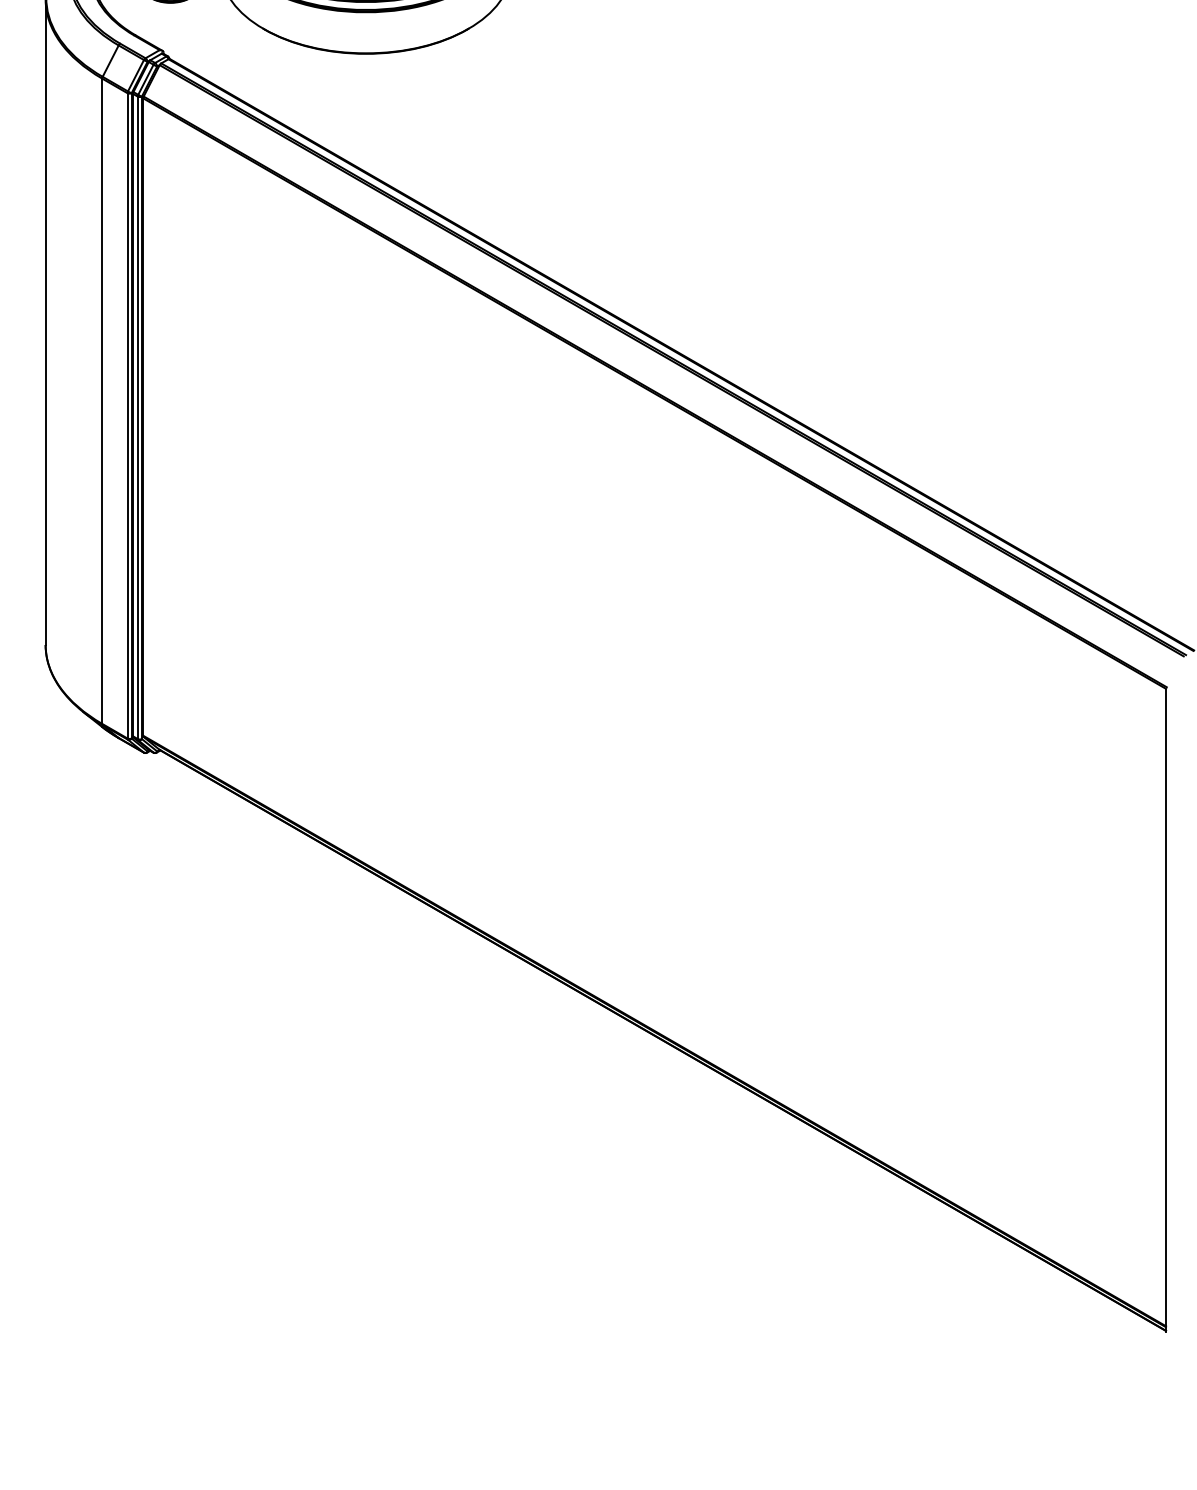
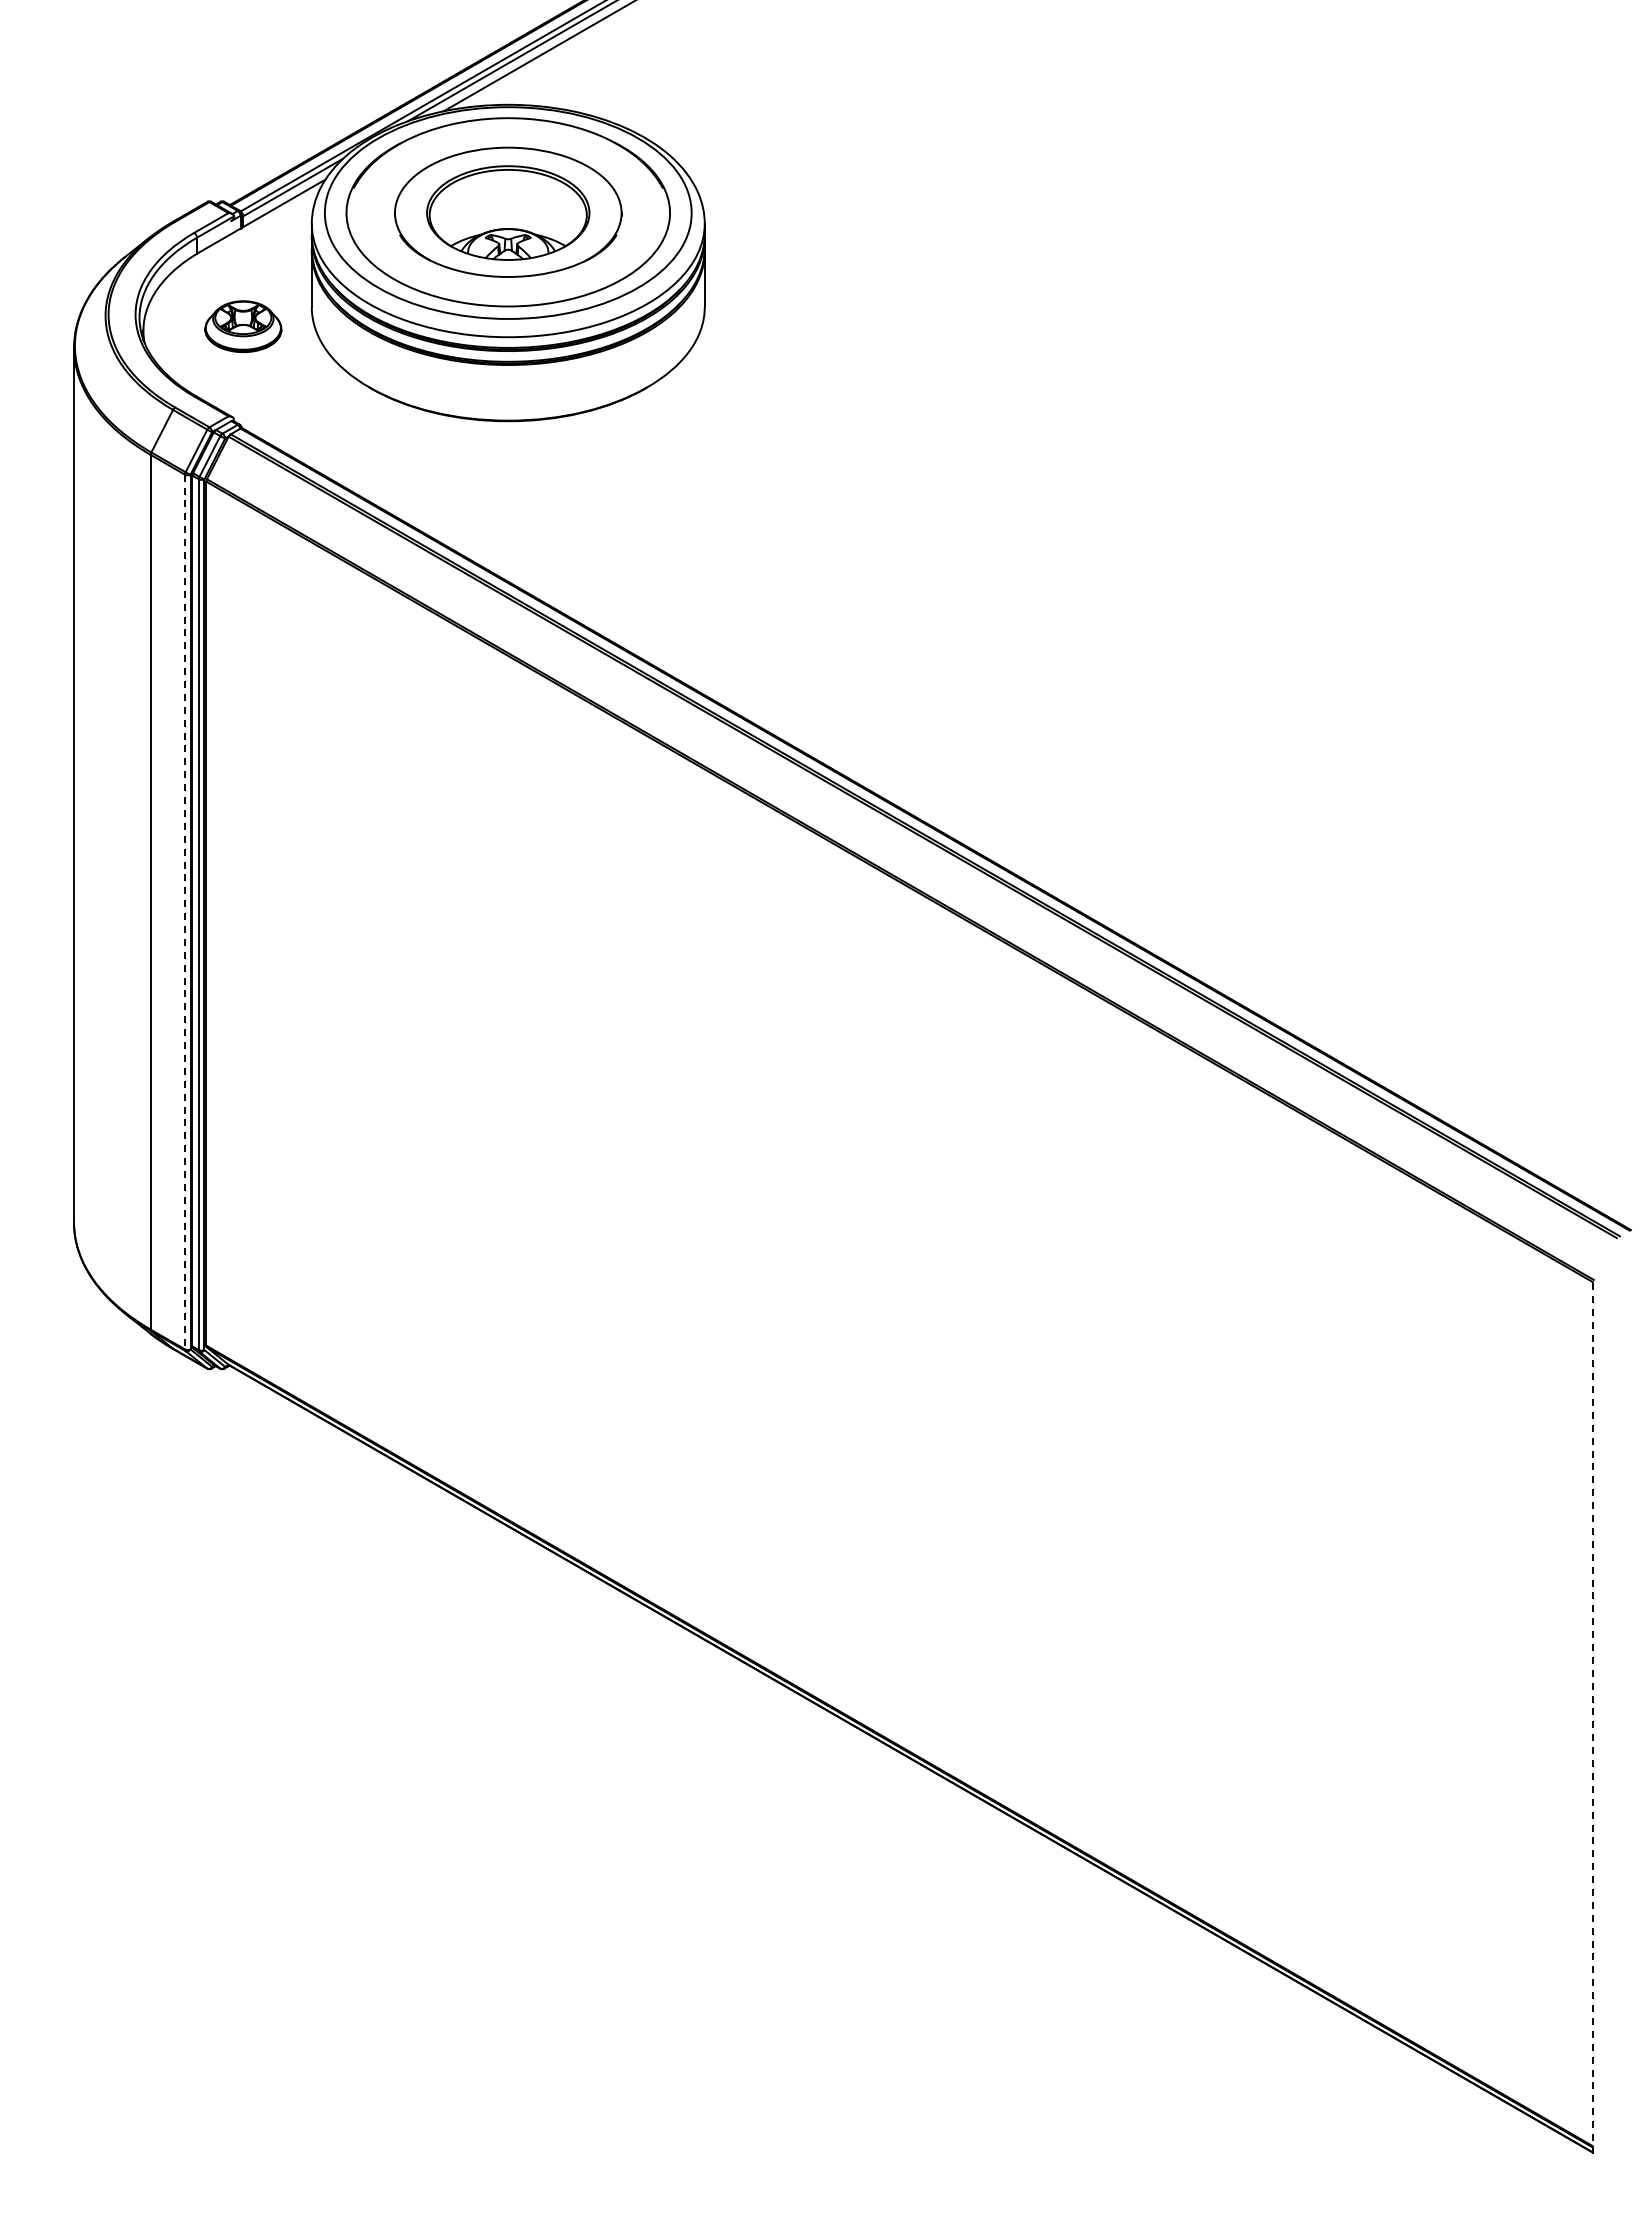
line: (127, 416) -> (185, 912), solid -> dashed
line: (1165, 1010) -> (1592, 1717), solid -> dashed

